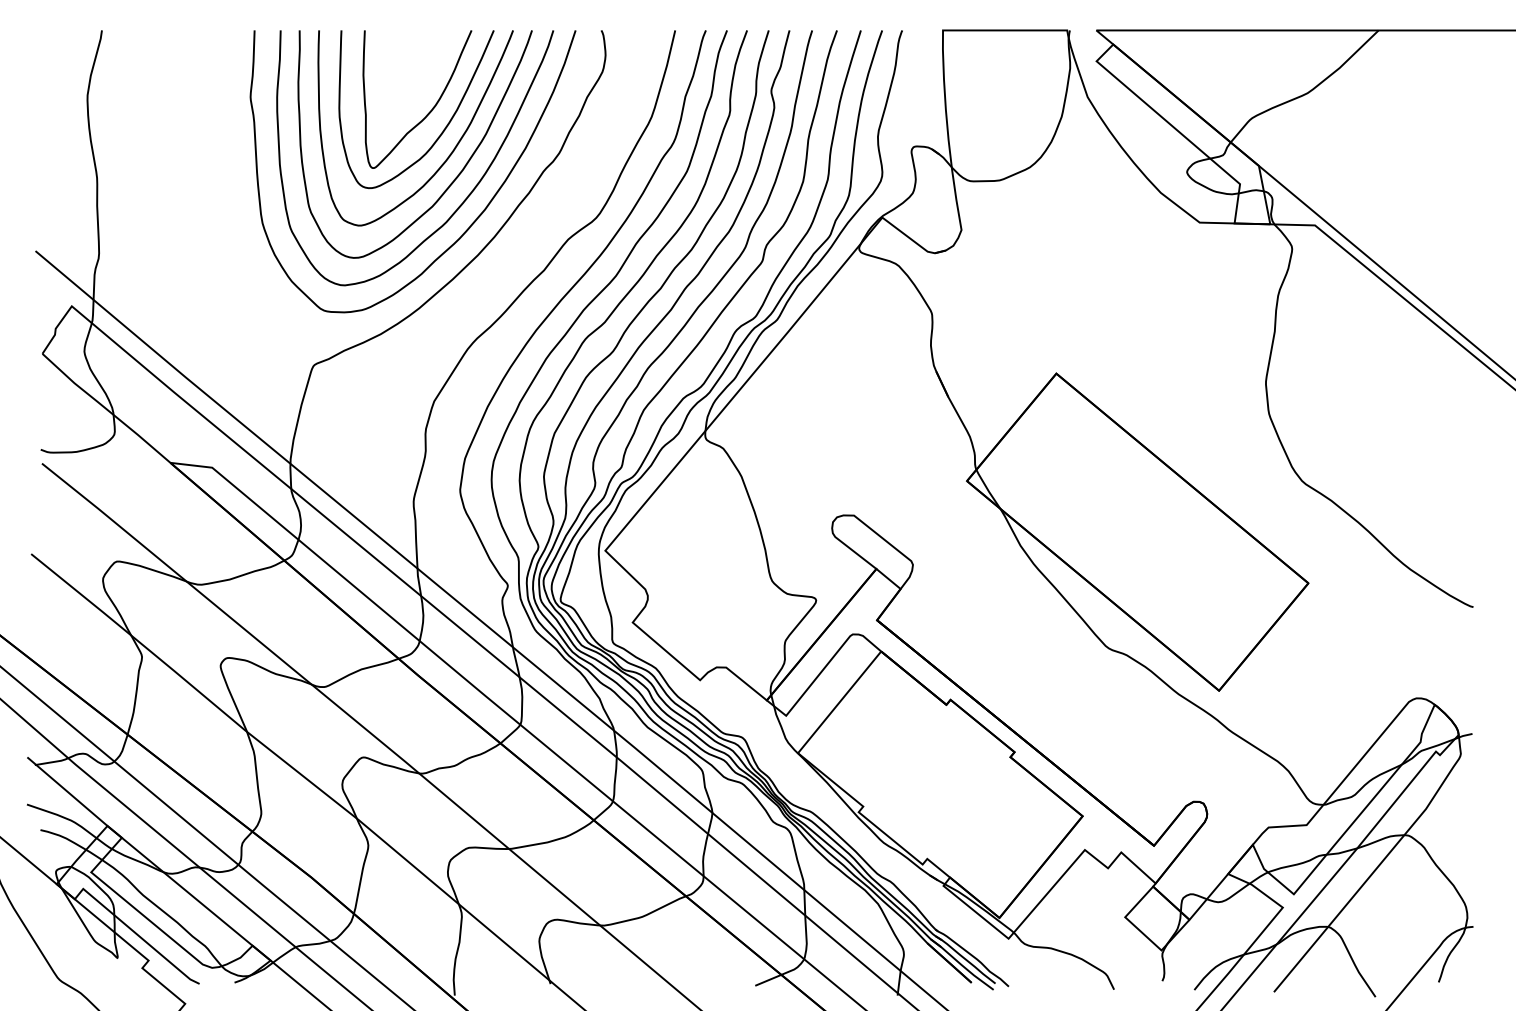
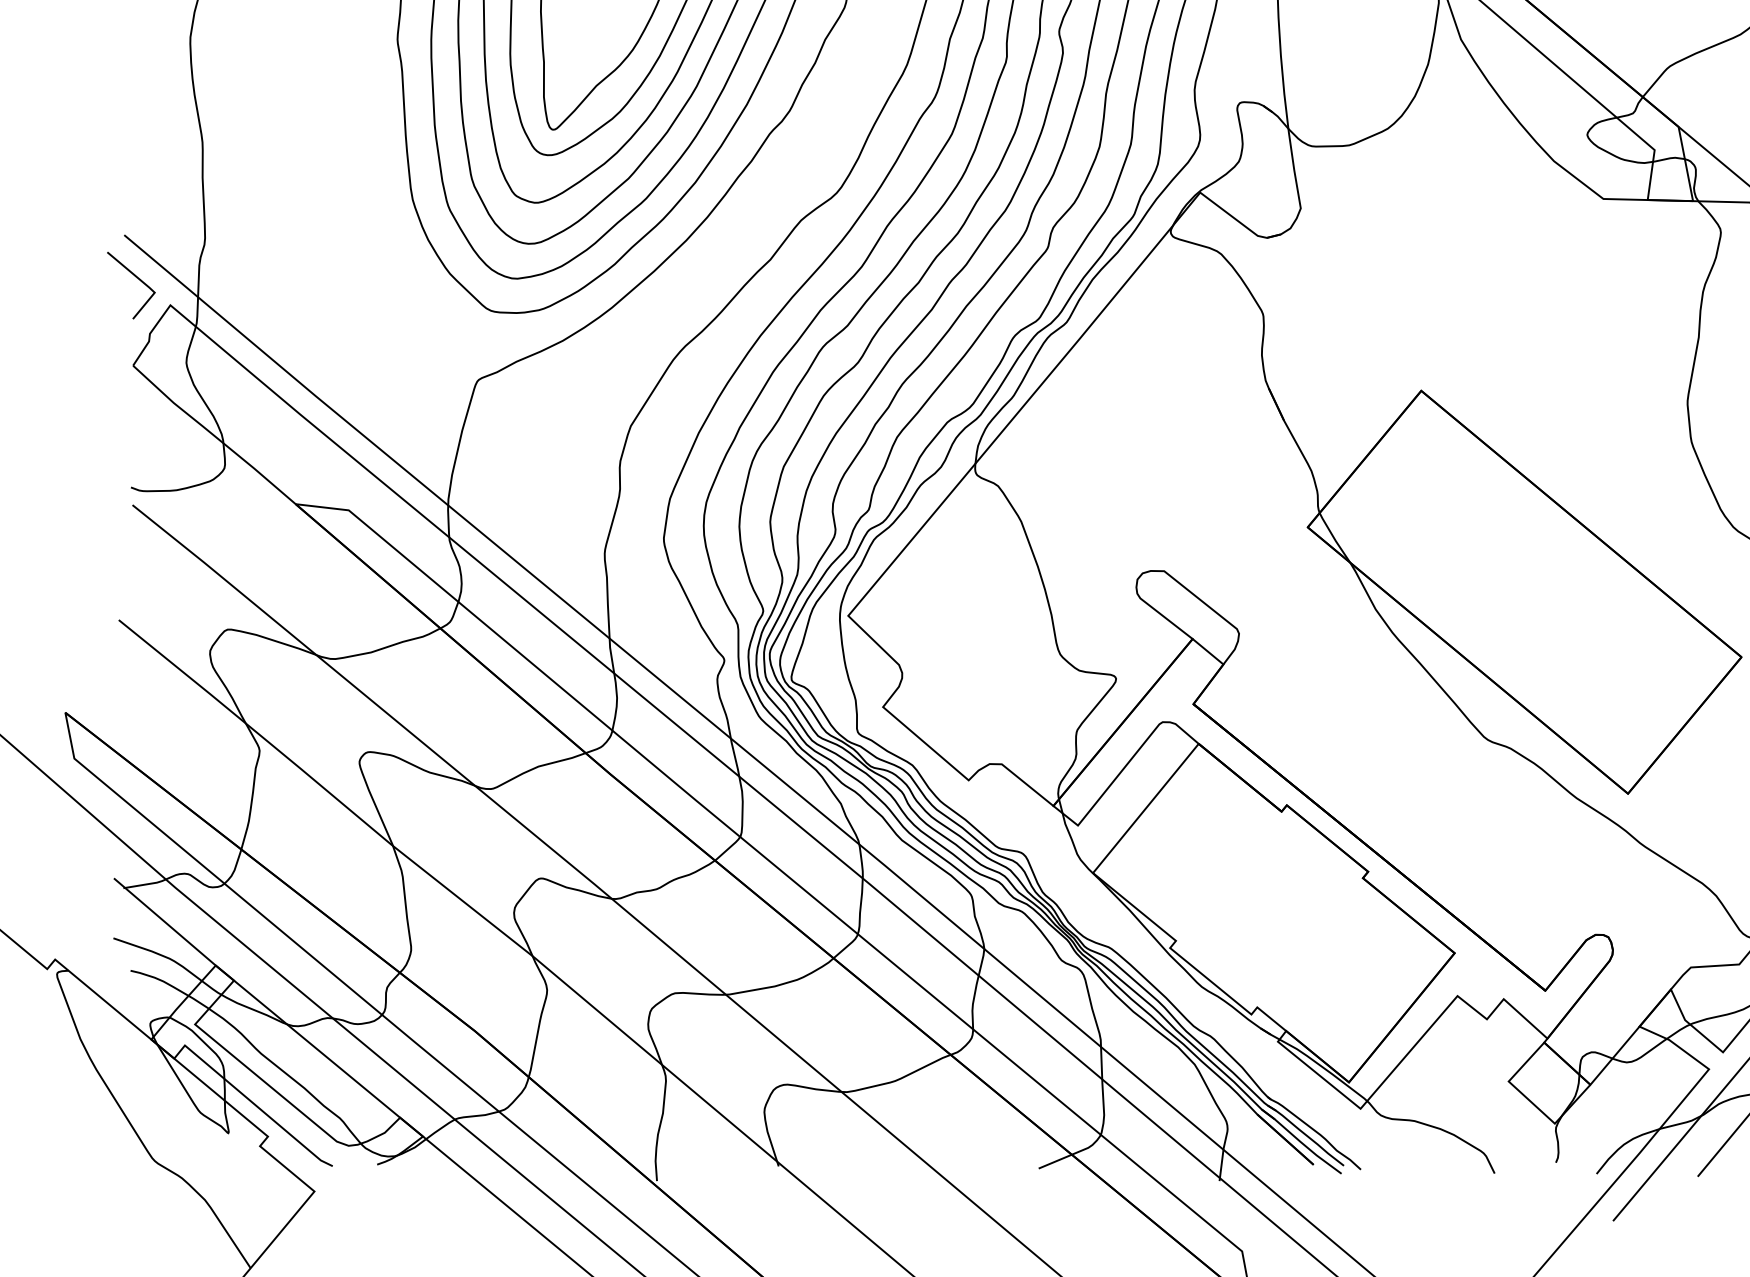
line: (45, 285) -> (136, 278), added

